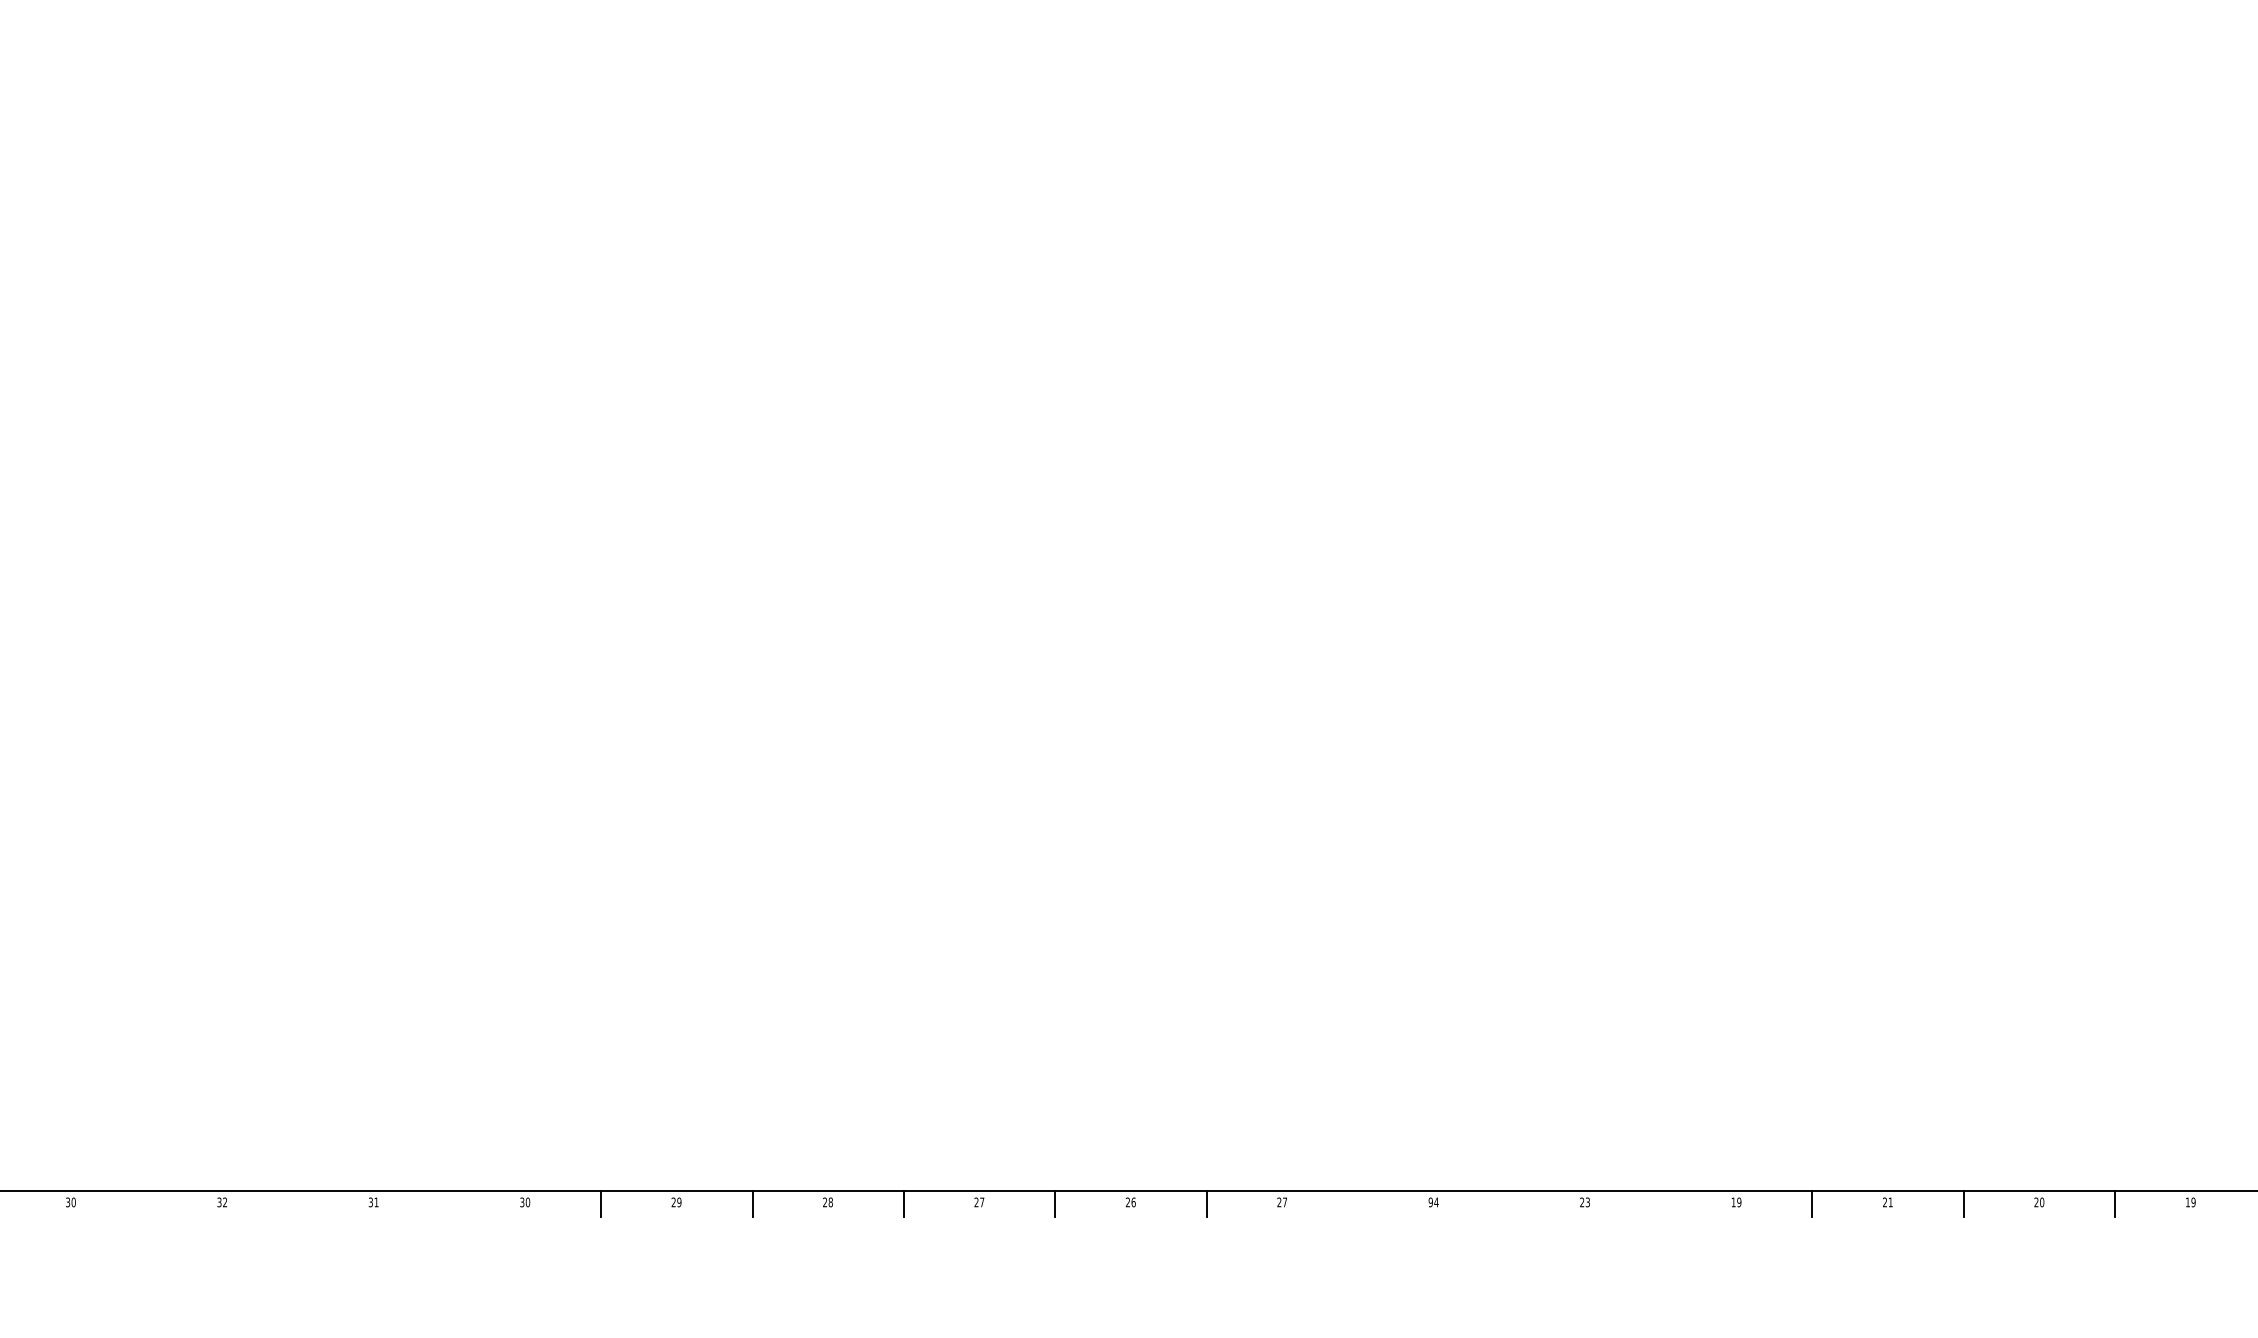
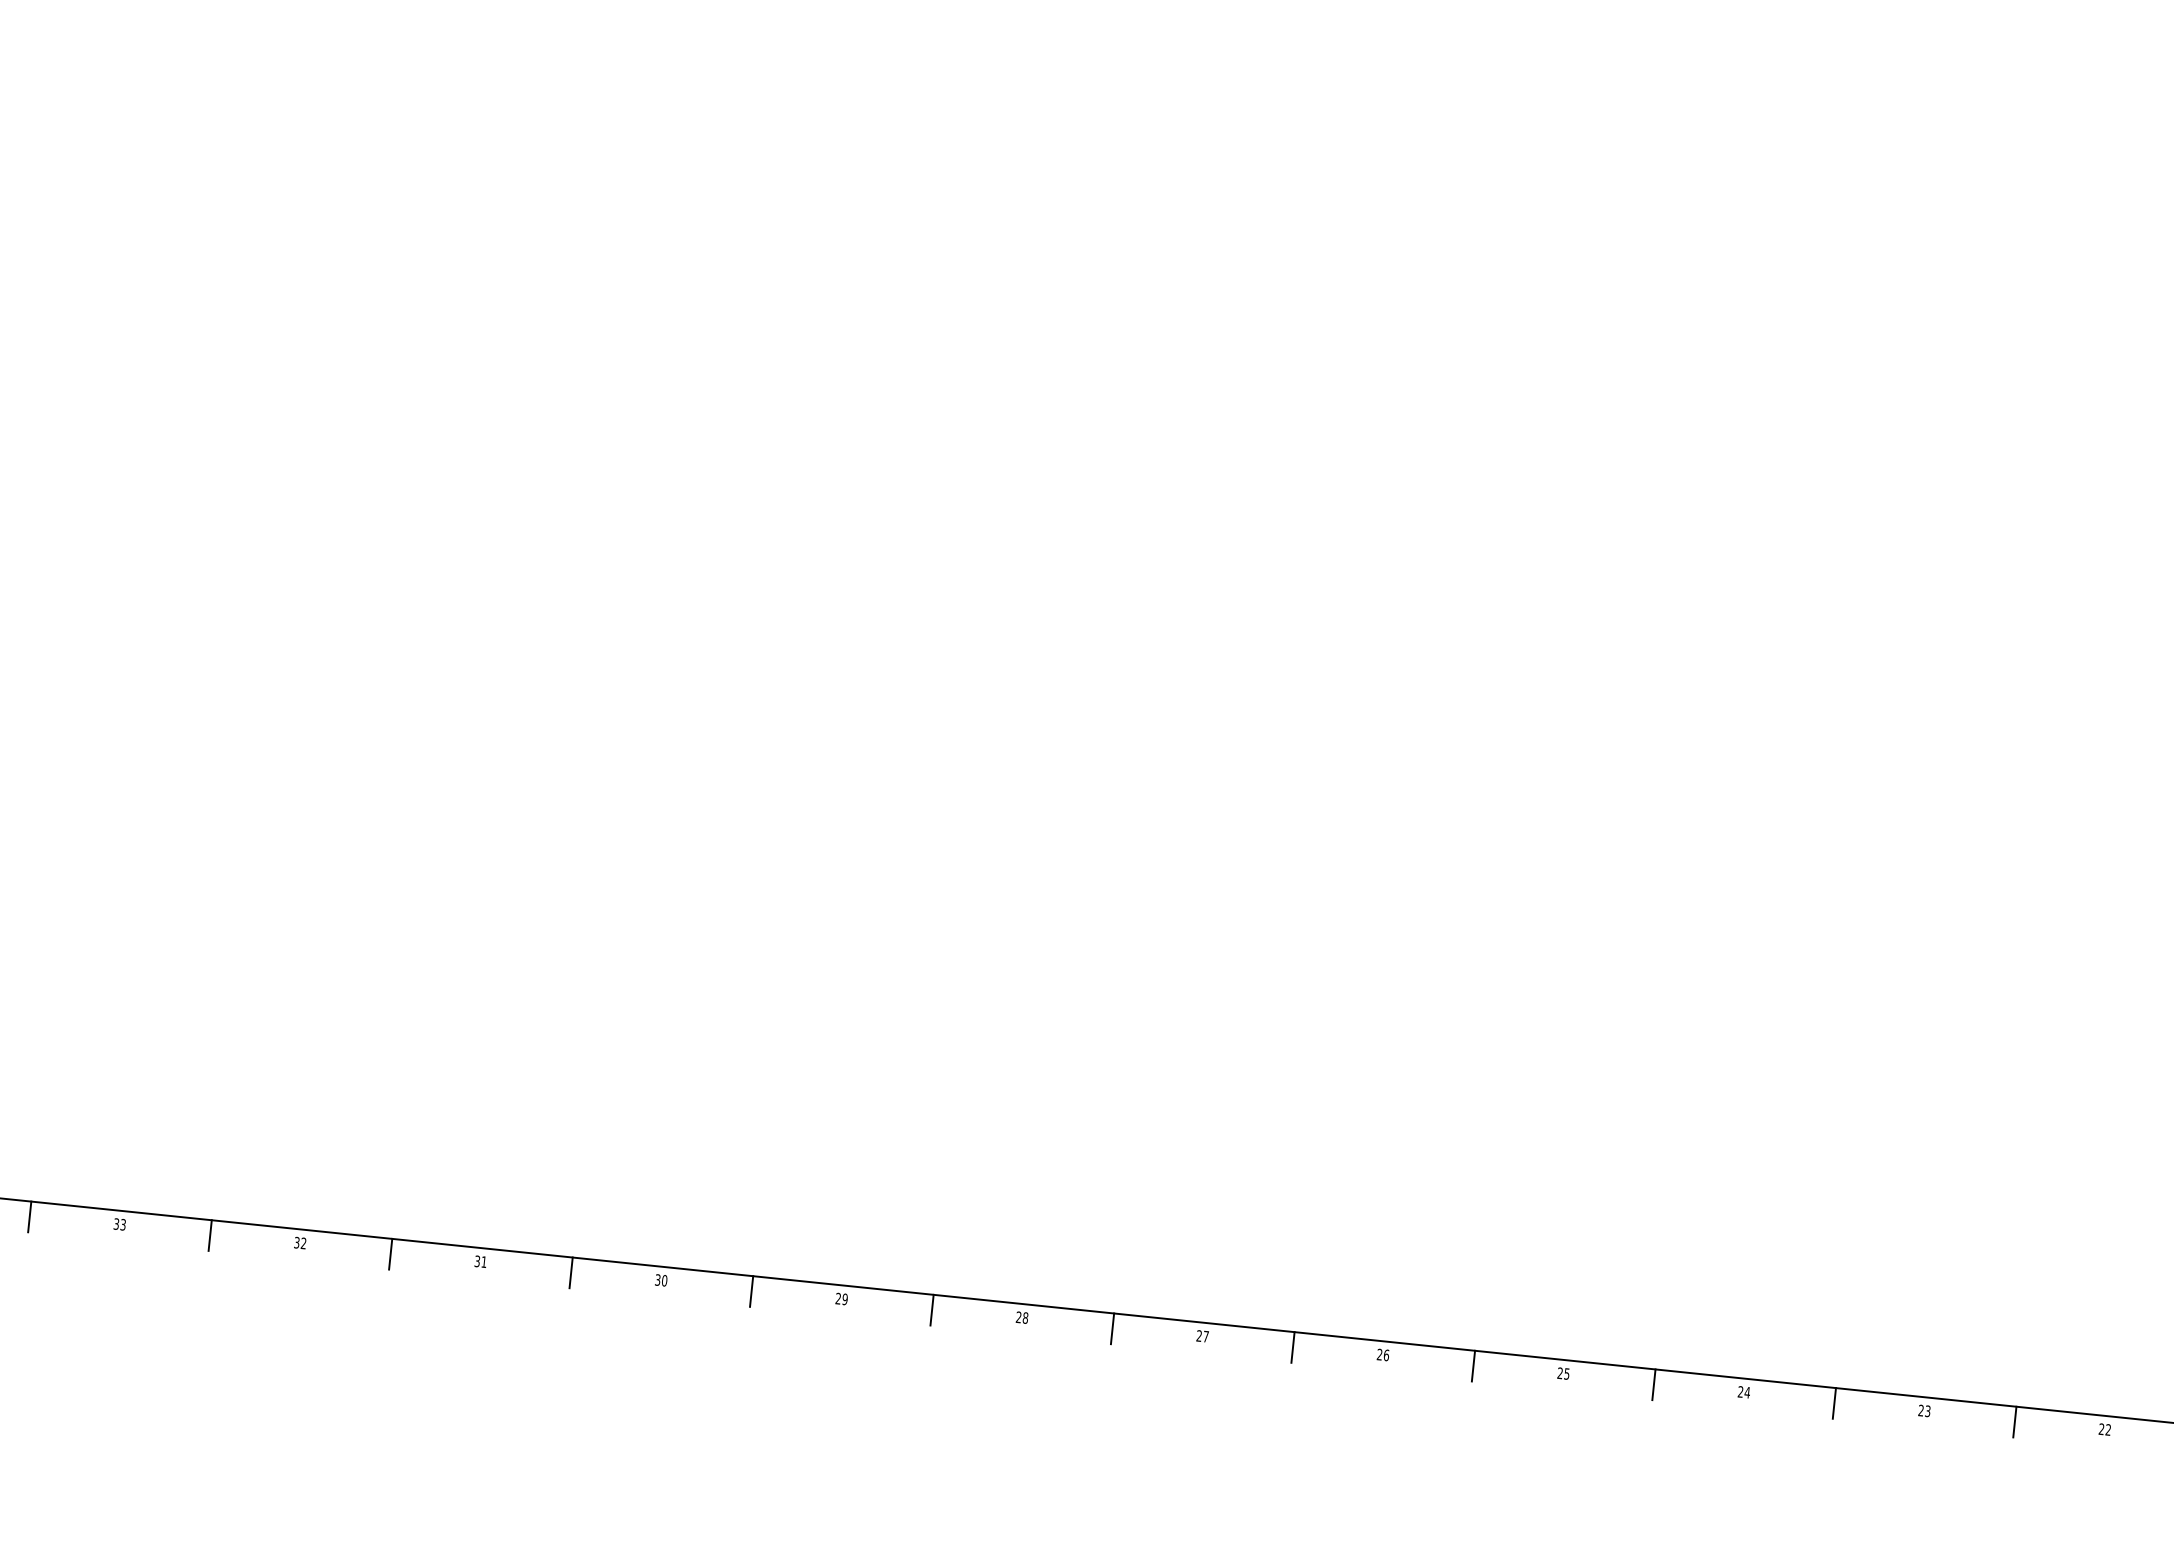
text: (73, 1202) -> (122, 1224), 30 -> 33
text: (1285, 1202) -> (1567, 1374), 27 -> 25
text: (1430, 1202) -> (1740, 1392), 94 -> 24
text: (1736, 1202) -> (2105, 1429), 19 -> 22
line: (146, 1203) -> (209, 1235), added
line: (298, 1203) -> (391, 1253), added
line: (449, 1203) -> (570, 1272), added
line: (1358, 1203) -> (1654, 1384), added
line: (1509, 1203) -> (1834, 1402), added
line: (1661, 1203) -> (2015, 1421), added

